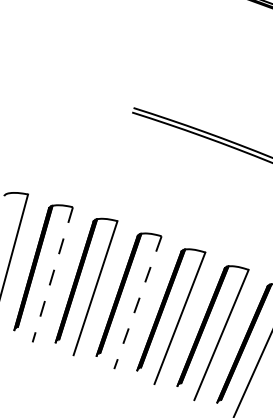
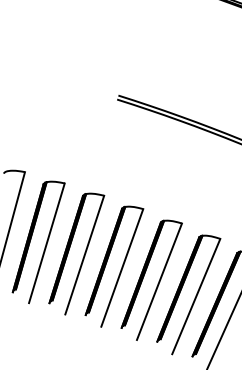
line: (52, 275) -> (46, 243), dashed -> solid
line: (137, 303) -> (121, 268), dashed -> solid

